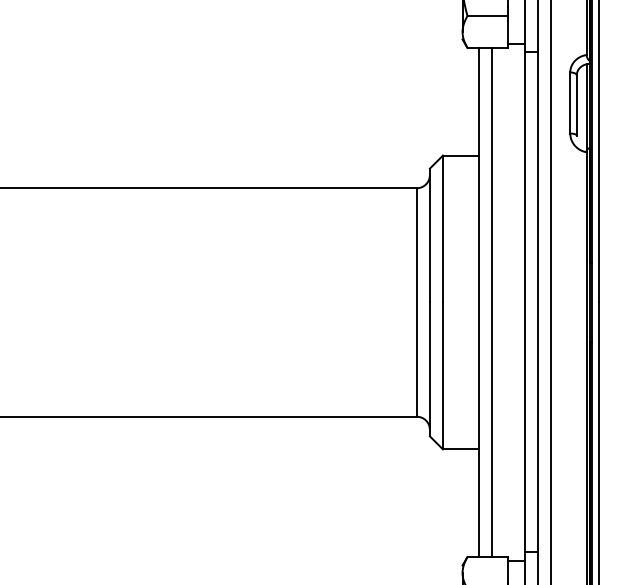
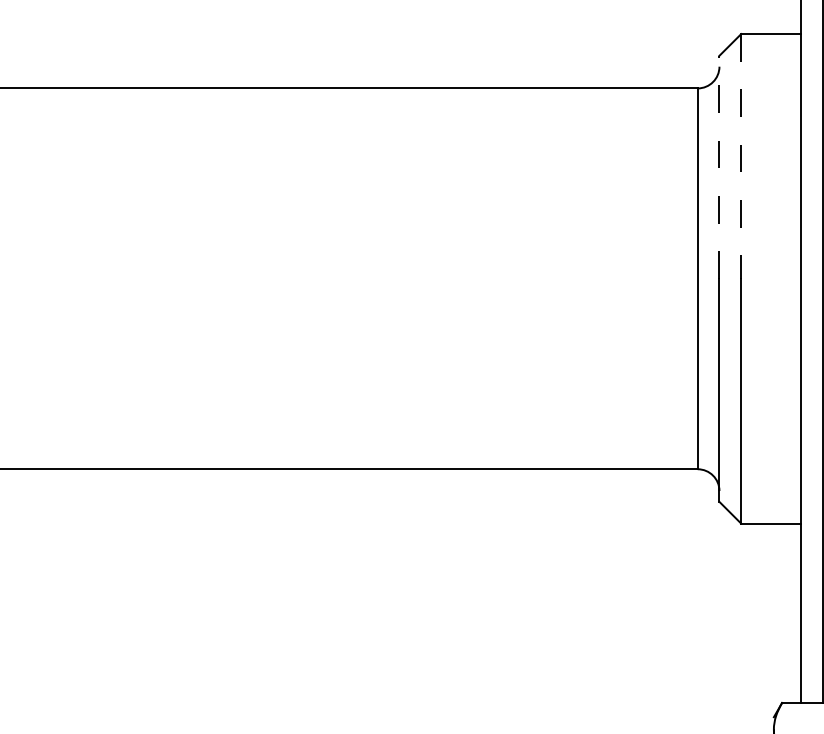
line: (442, 229) -> (740, 157), solid -> dashed
line: (429, 235) -> (718, 167), solid -> dashed

